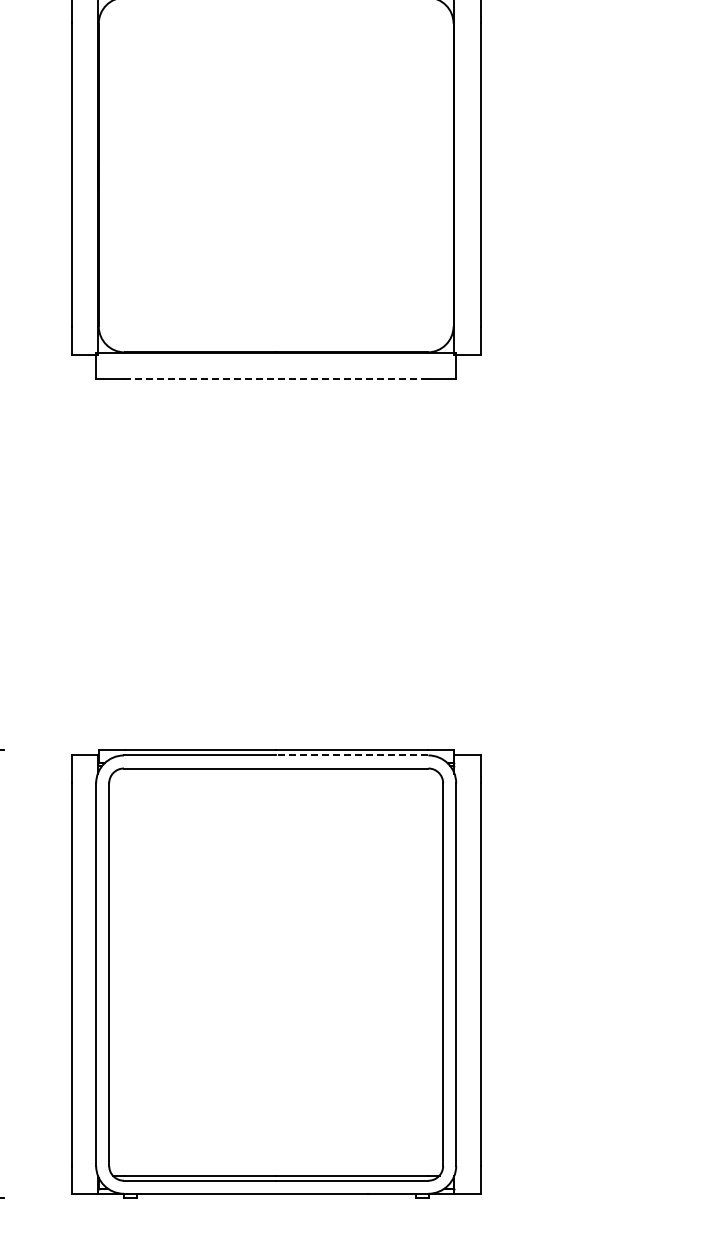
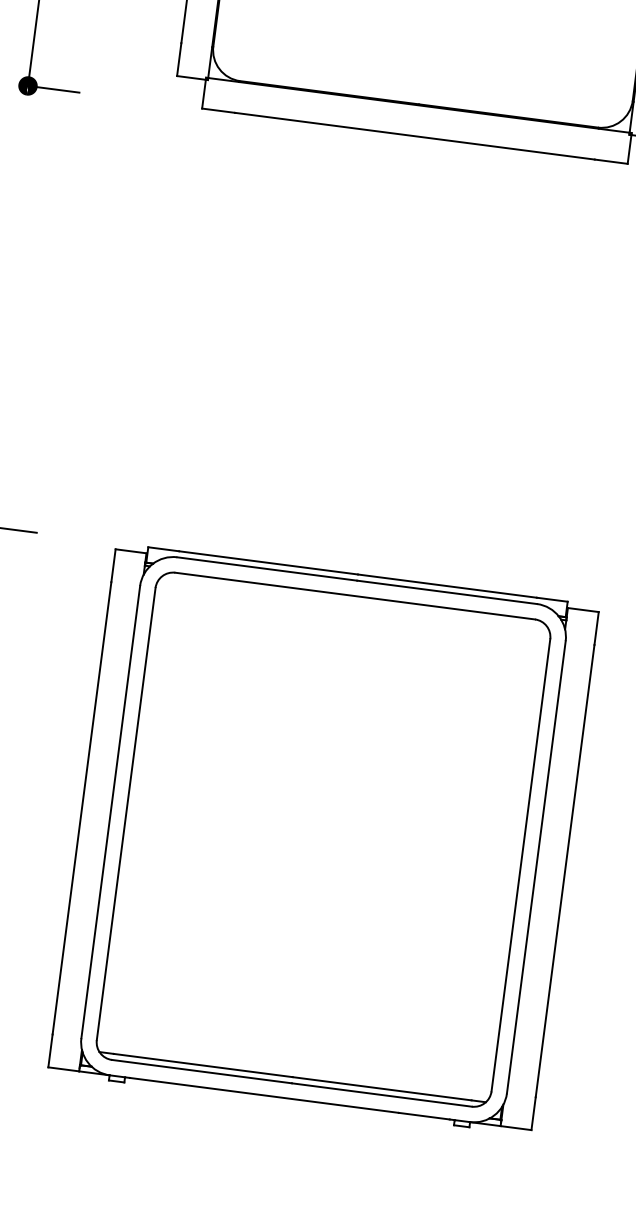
line: (276, 379) -> (415, 136), dashed -> solid
line: (351, 755) -> (446, 592), dashed -> solid

